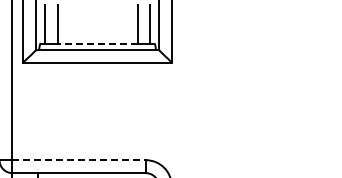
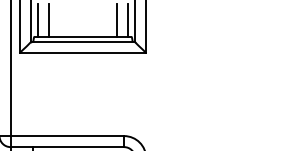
line: (97, 43) -> (82, 36), dashed -> solid
line: (79, 160) -> (67, 136), dashed -> solid

